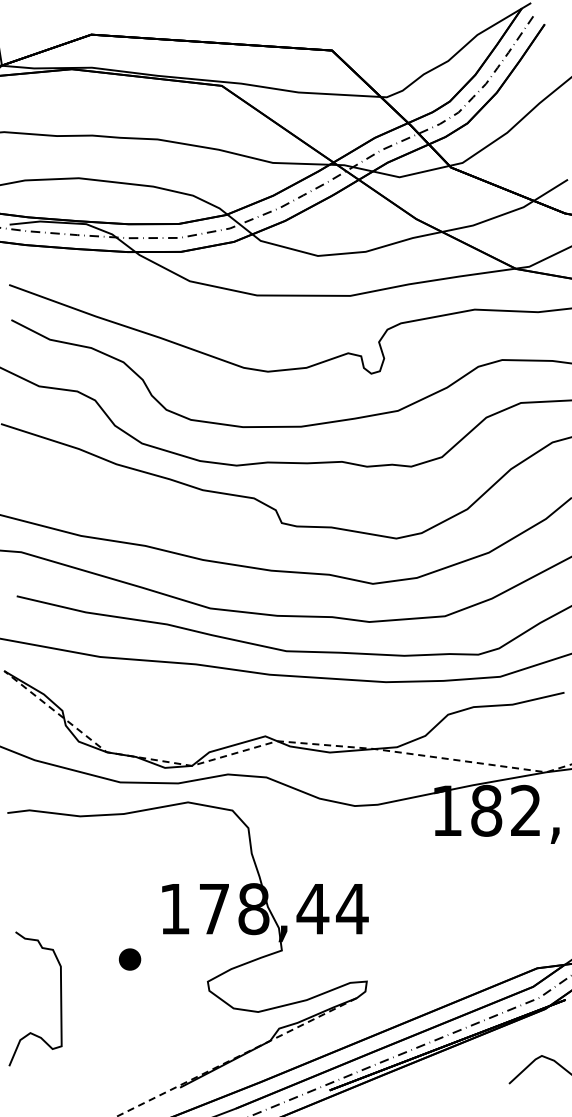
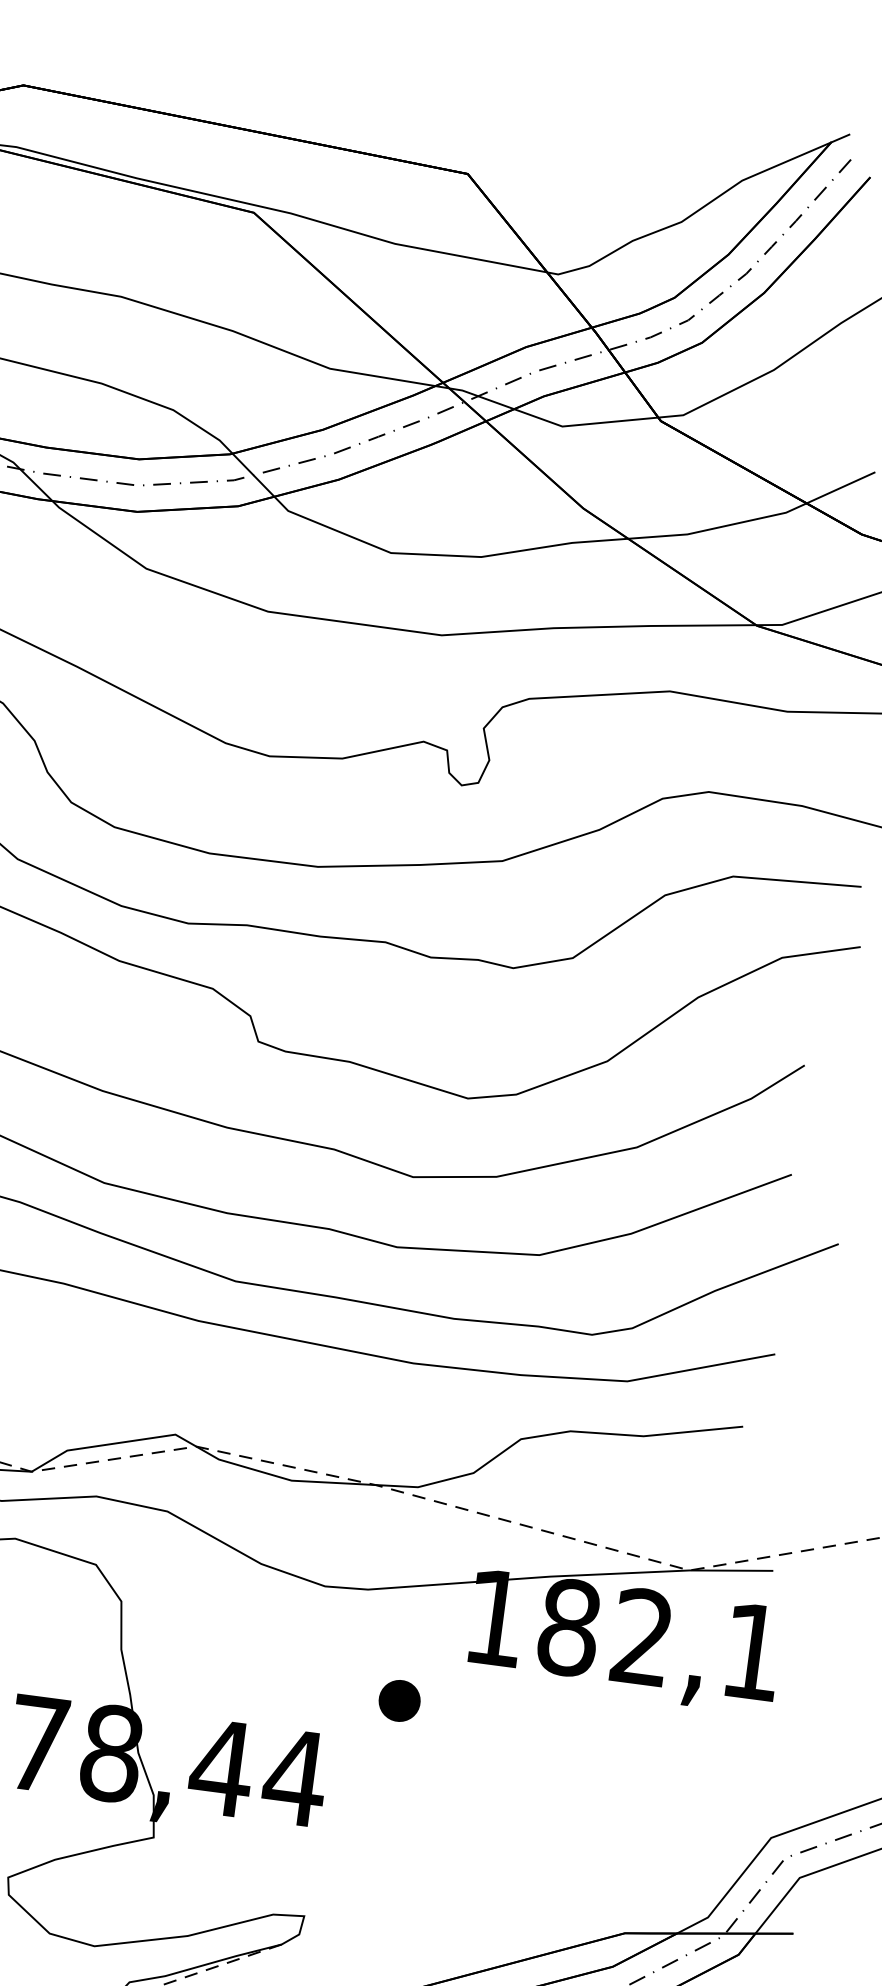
part: (402, 861) -> (400, 1701), added

